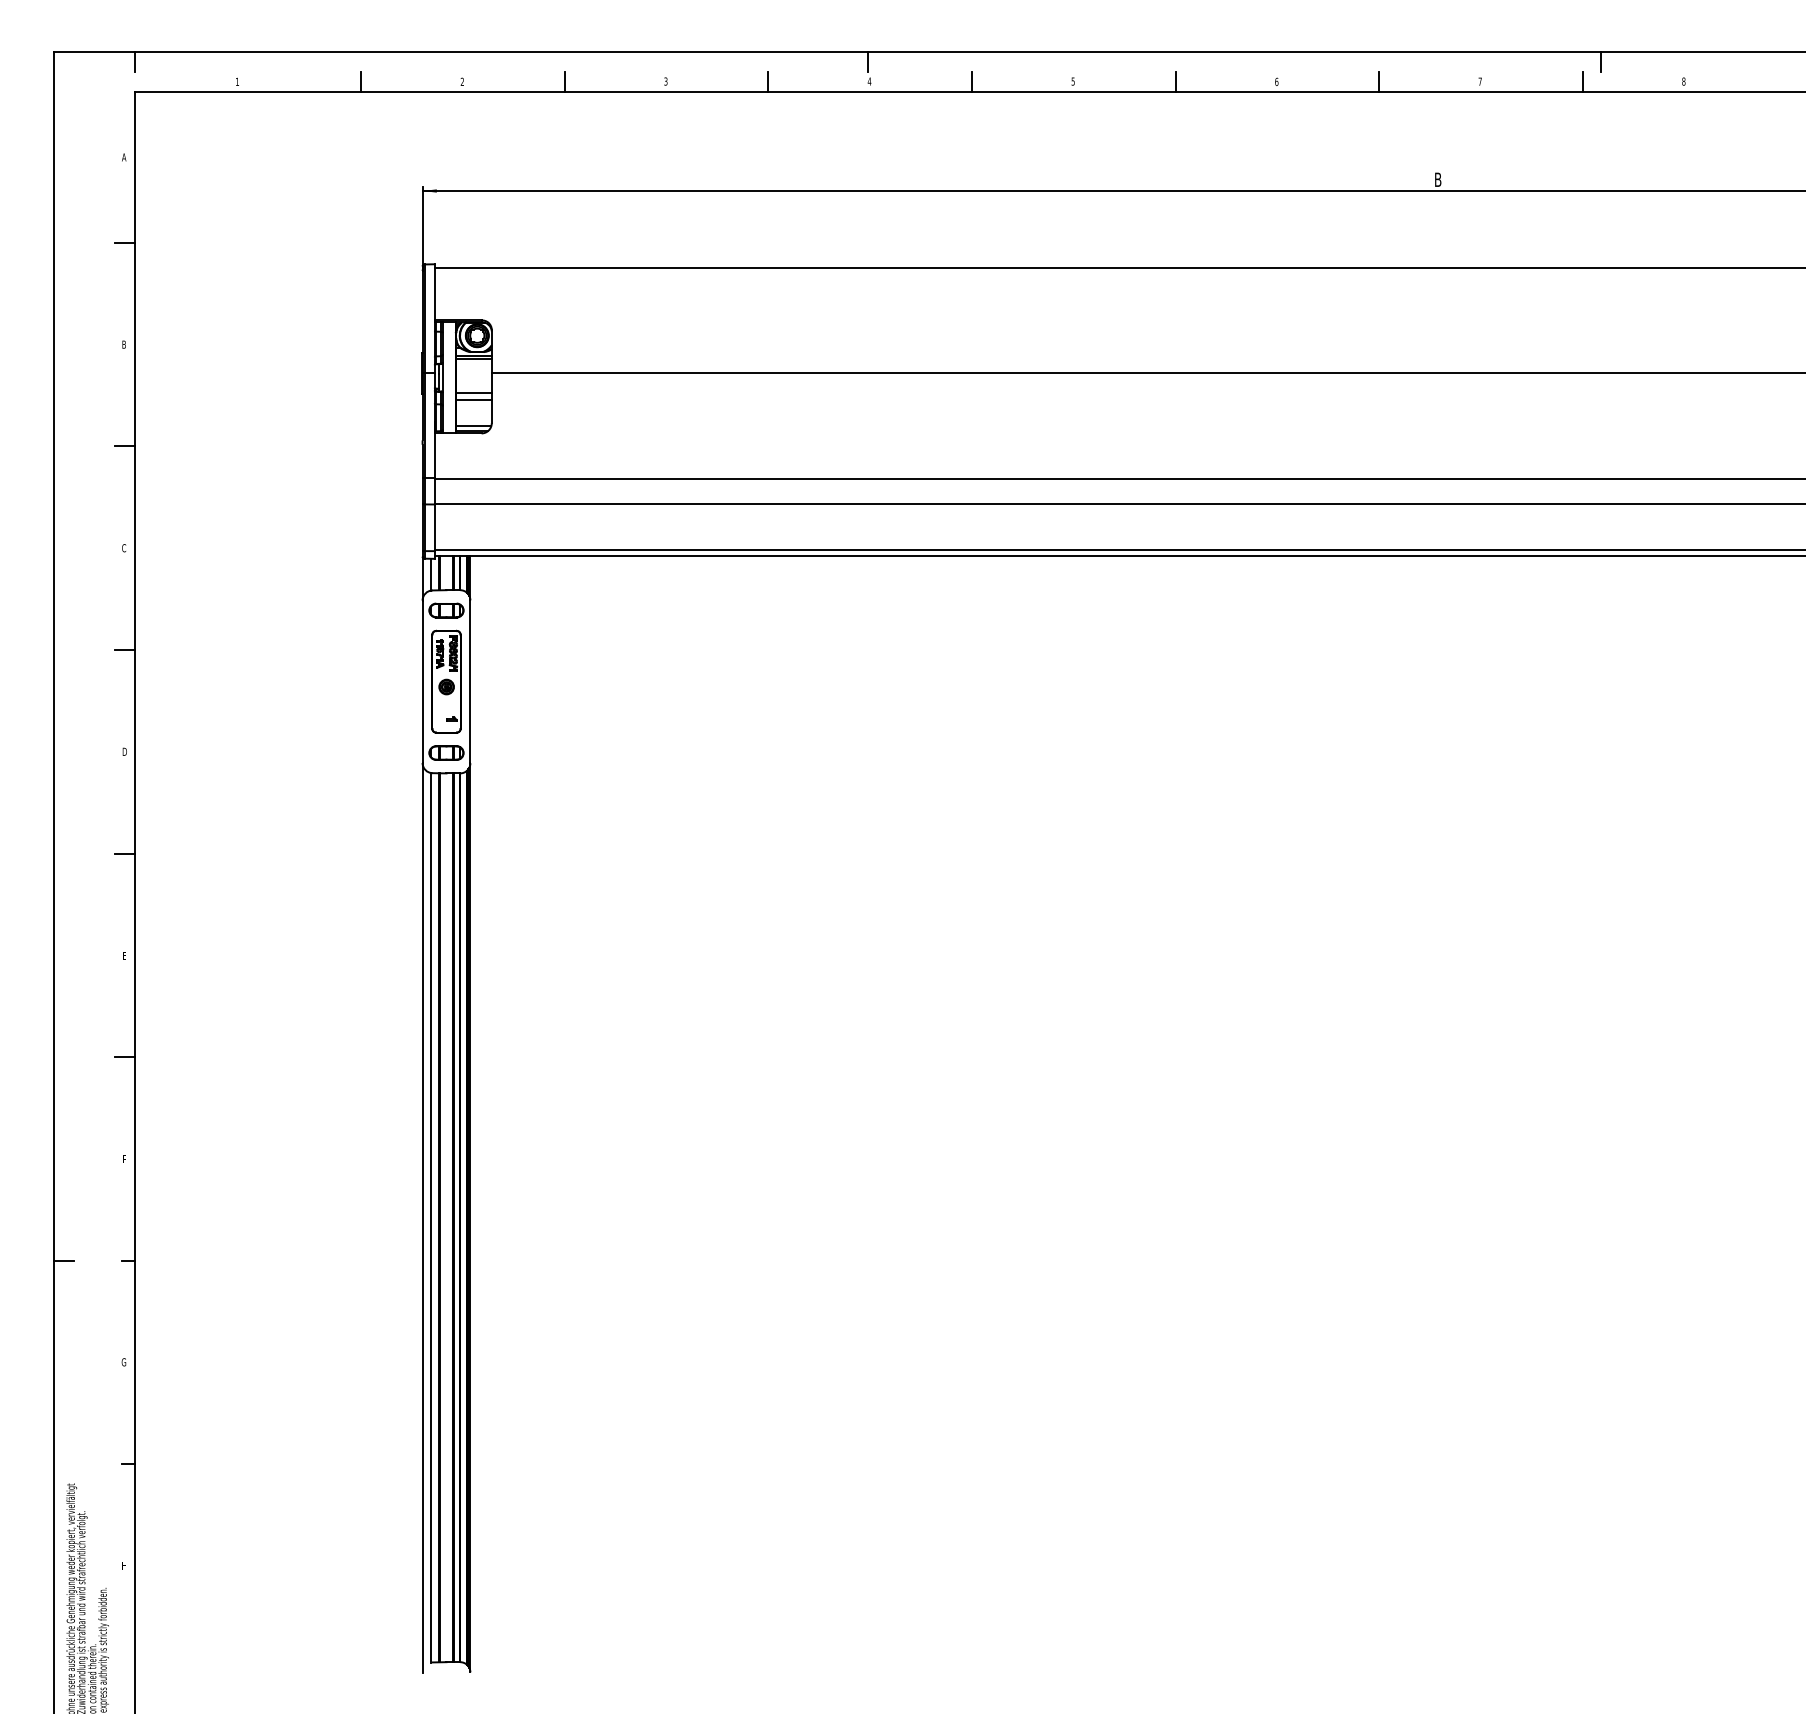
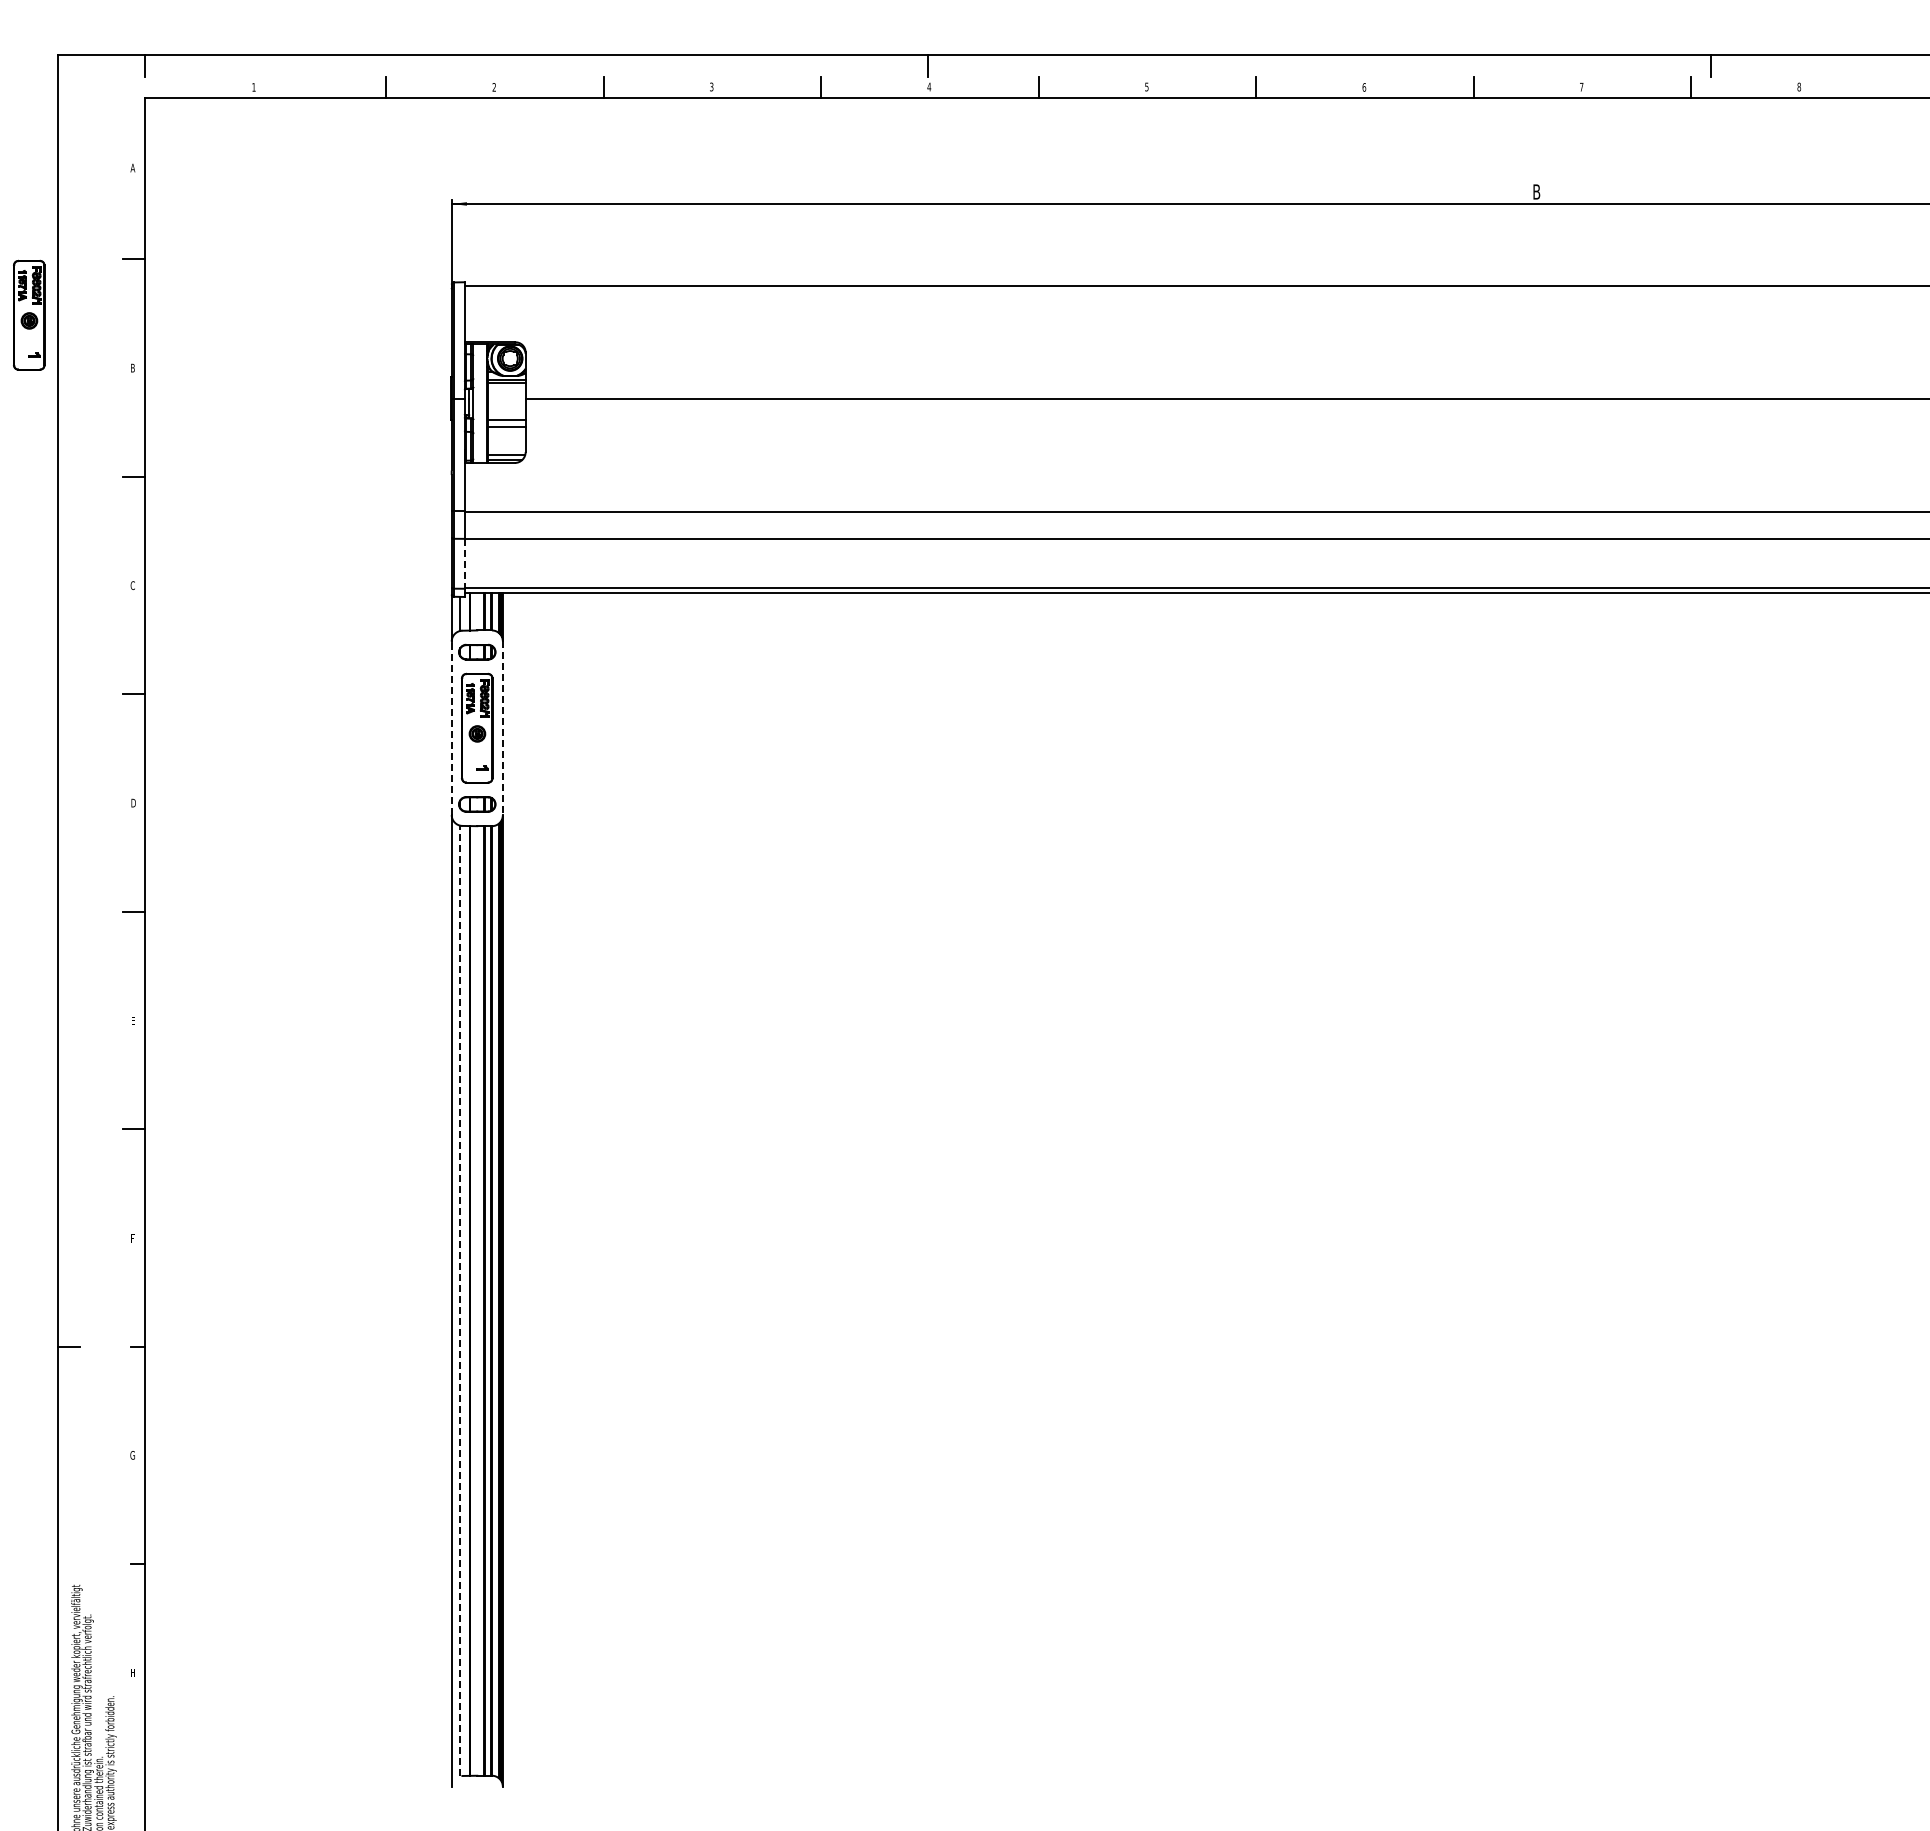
part: (27, 294) -> (29, 314), added
line: (434, 527) -> (464, 563), solid -> dashed
line: (422, 681) -> (451, 728), solid -> dashed
line: (470, 681) -> (502, 728), solid -> dashed
line: (430, 1217) -> (460, 1300), solid -> dashed

